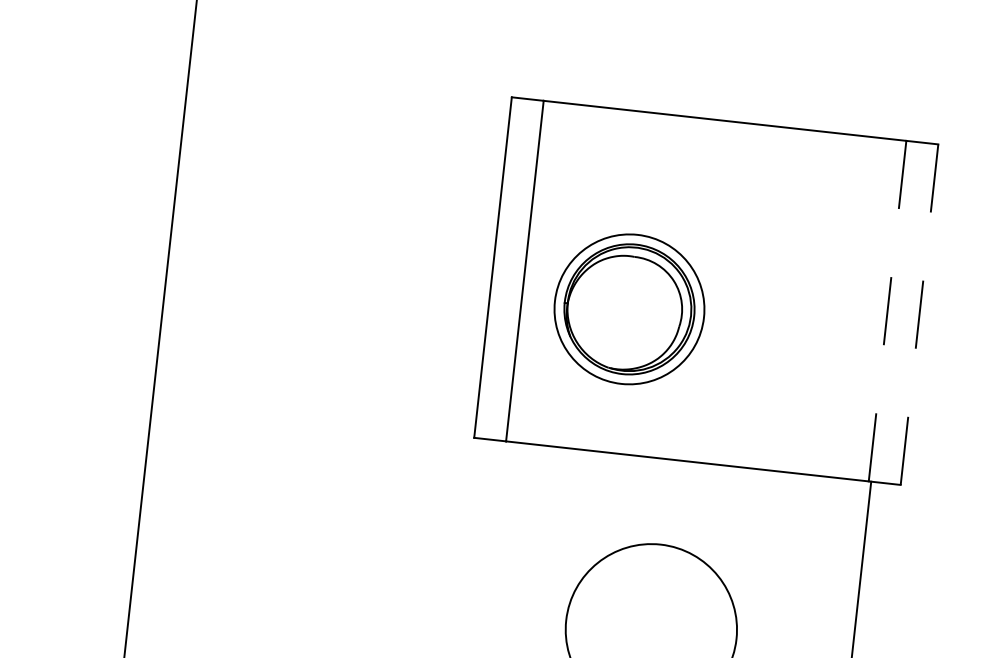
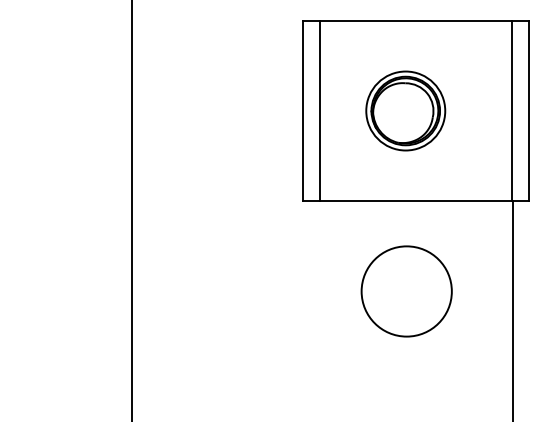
part: (629, 308) -> (405, 110), moved
line: (886, 310) -> (511, 110), dashed -> solid
line: (918, 313) -> (528, 110), dashed -> solid

